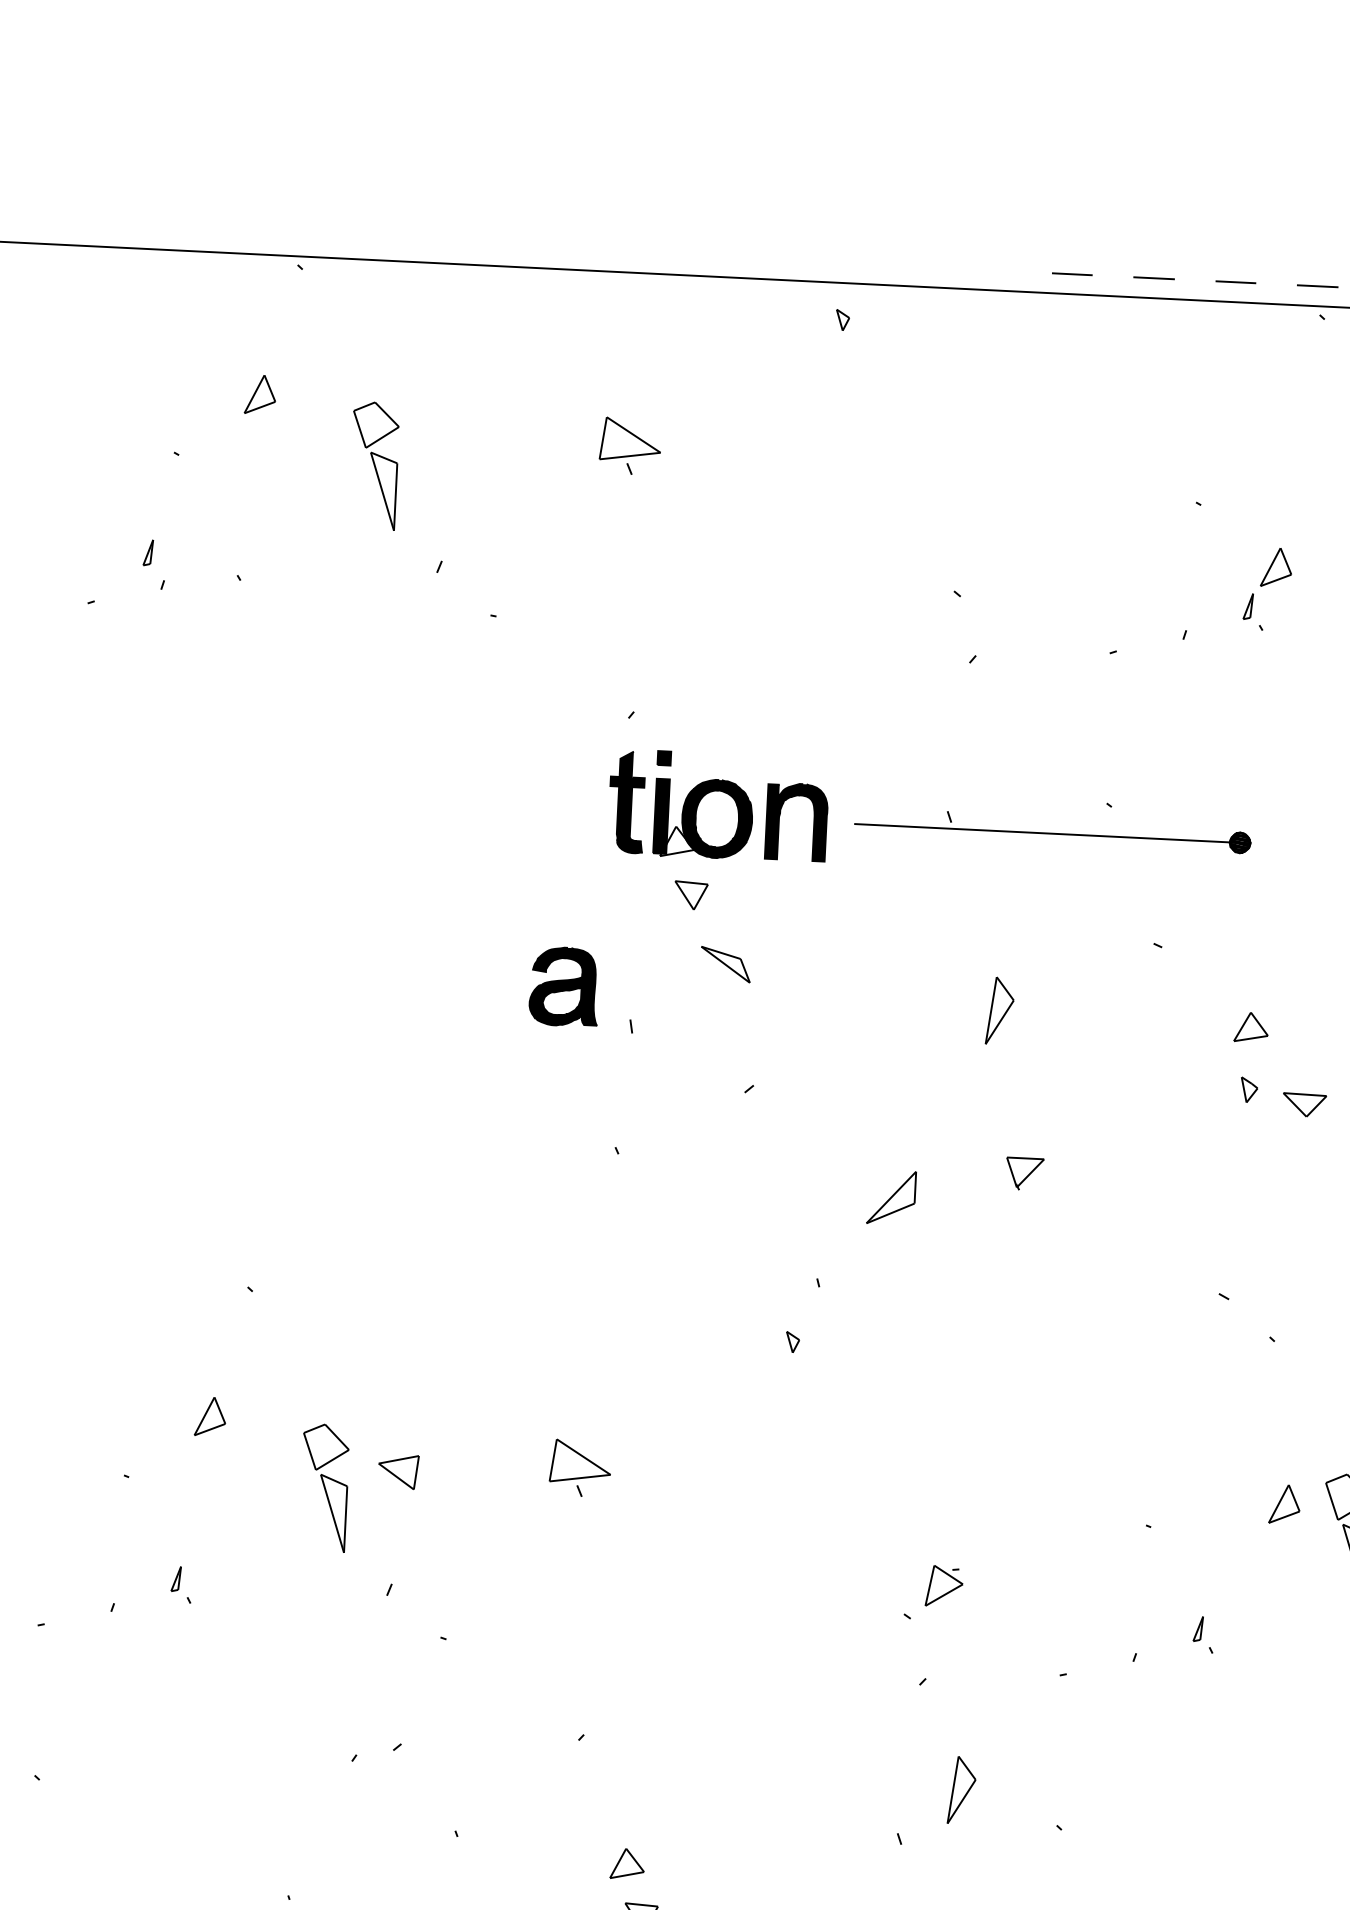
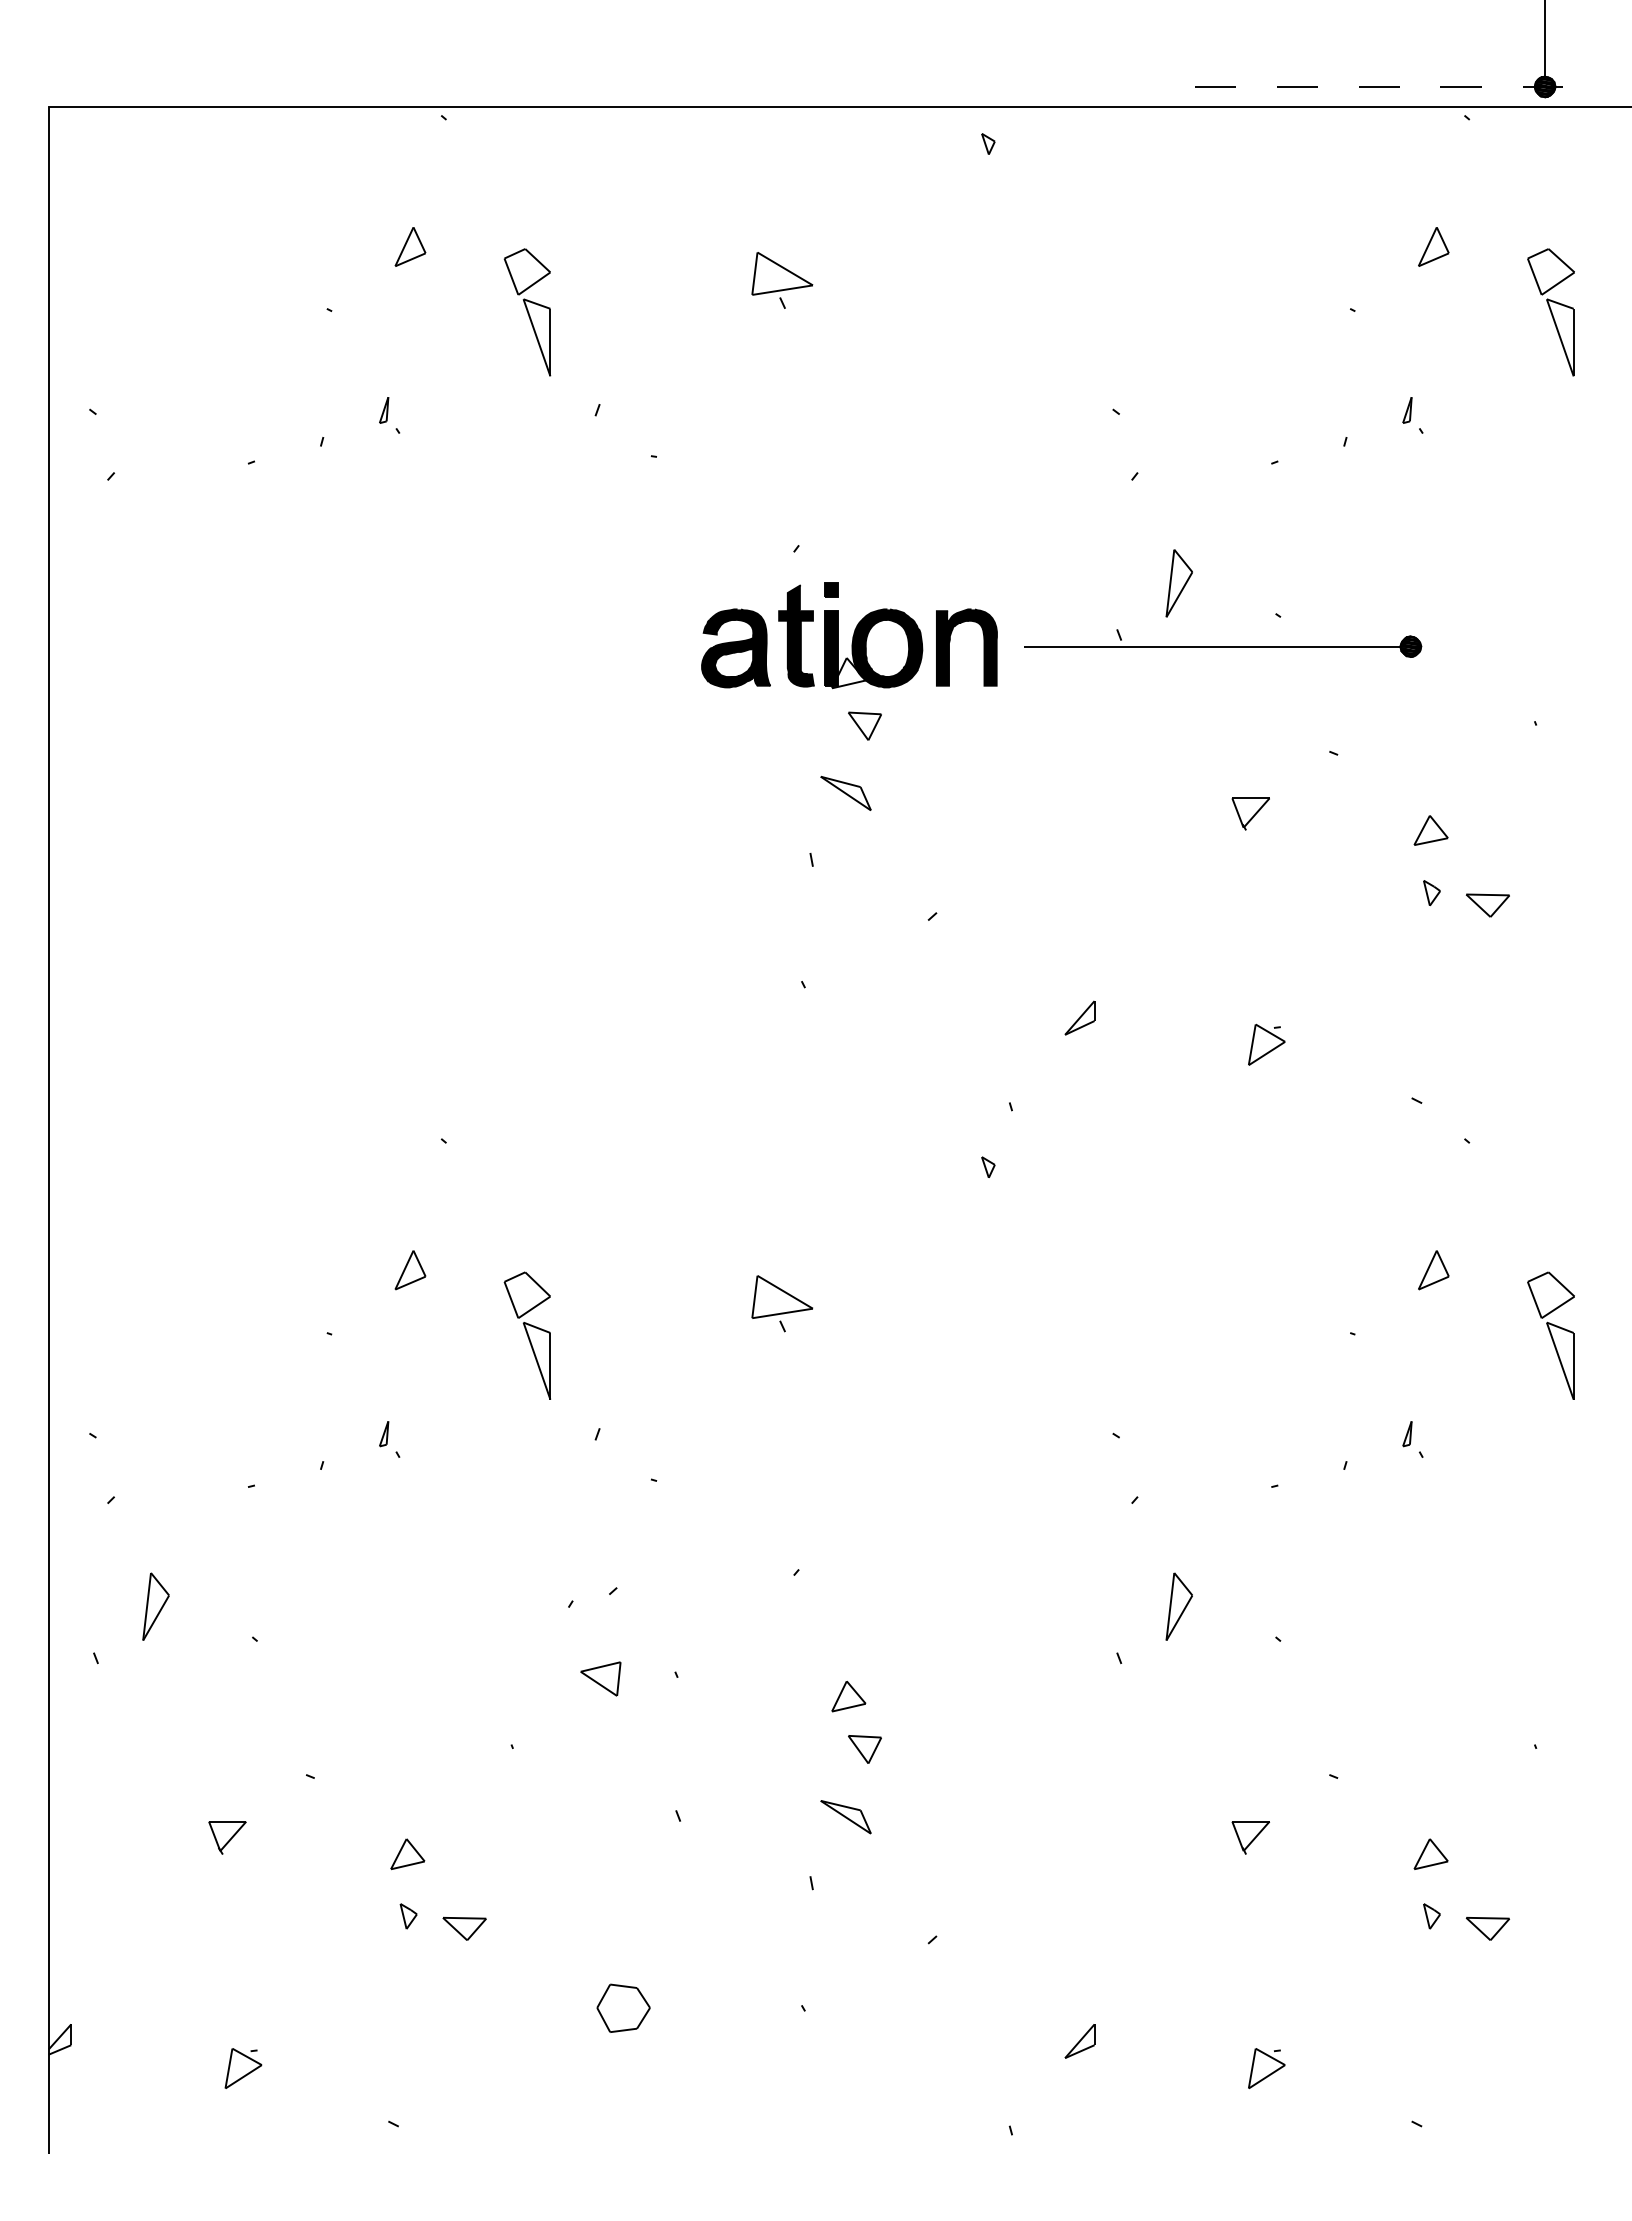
part: (148, 552) -> (384, 410), moved
part: (1276, 567) -> (1433, 246), moved
part: (725, 964) -> (845, 793), moved
part: (563, 986) -> (735, 648), moved
part: (999, 1011) -> (1178, 583), moved
part: (1024, 1173) -> (1250, 813), moved
part: (891, 1197) -> (1079, 1017), size x0.62
part: (398, 1471) -> (600, 1678), moved
part: (1284, 1504) -> (1433, 1270), moved
part: (944, 1586) -> (1266, 1044), moved

